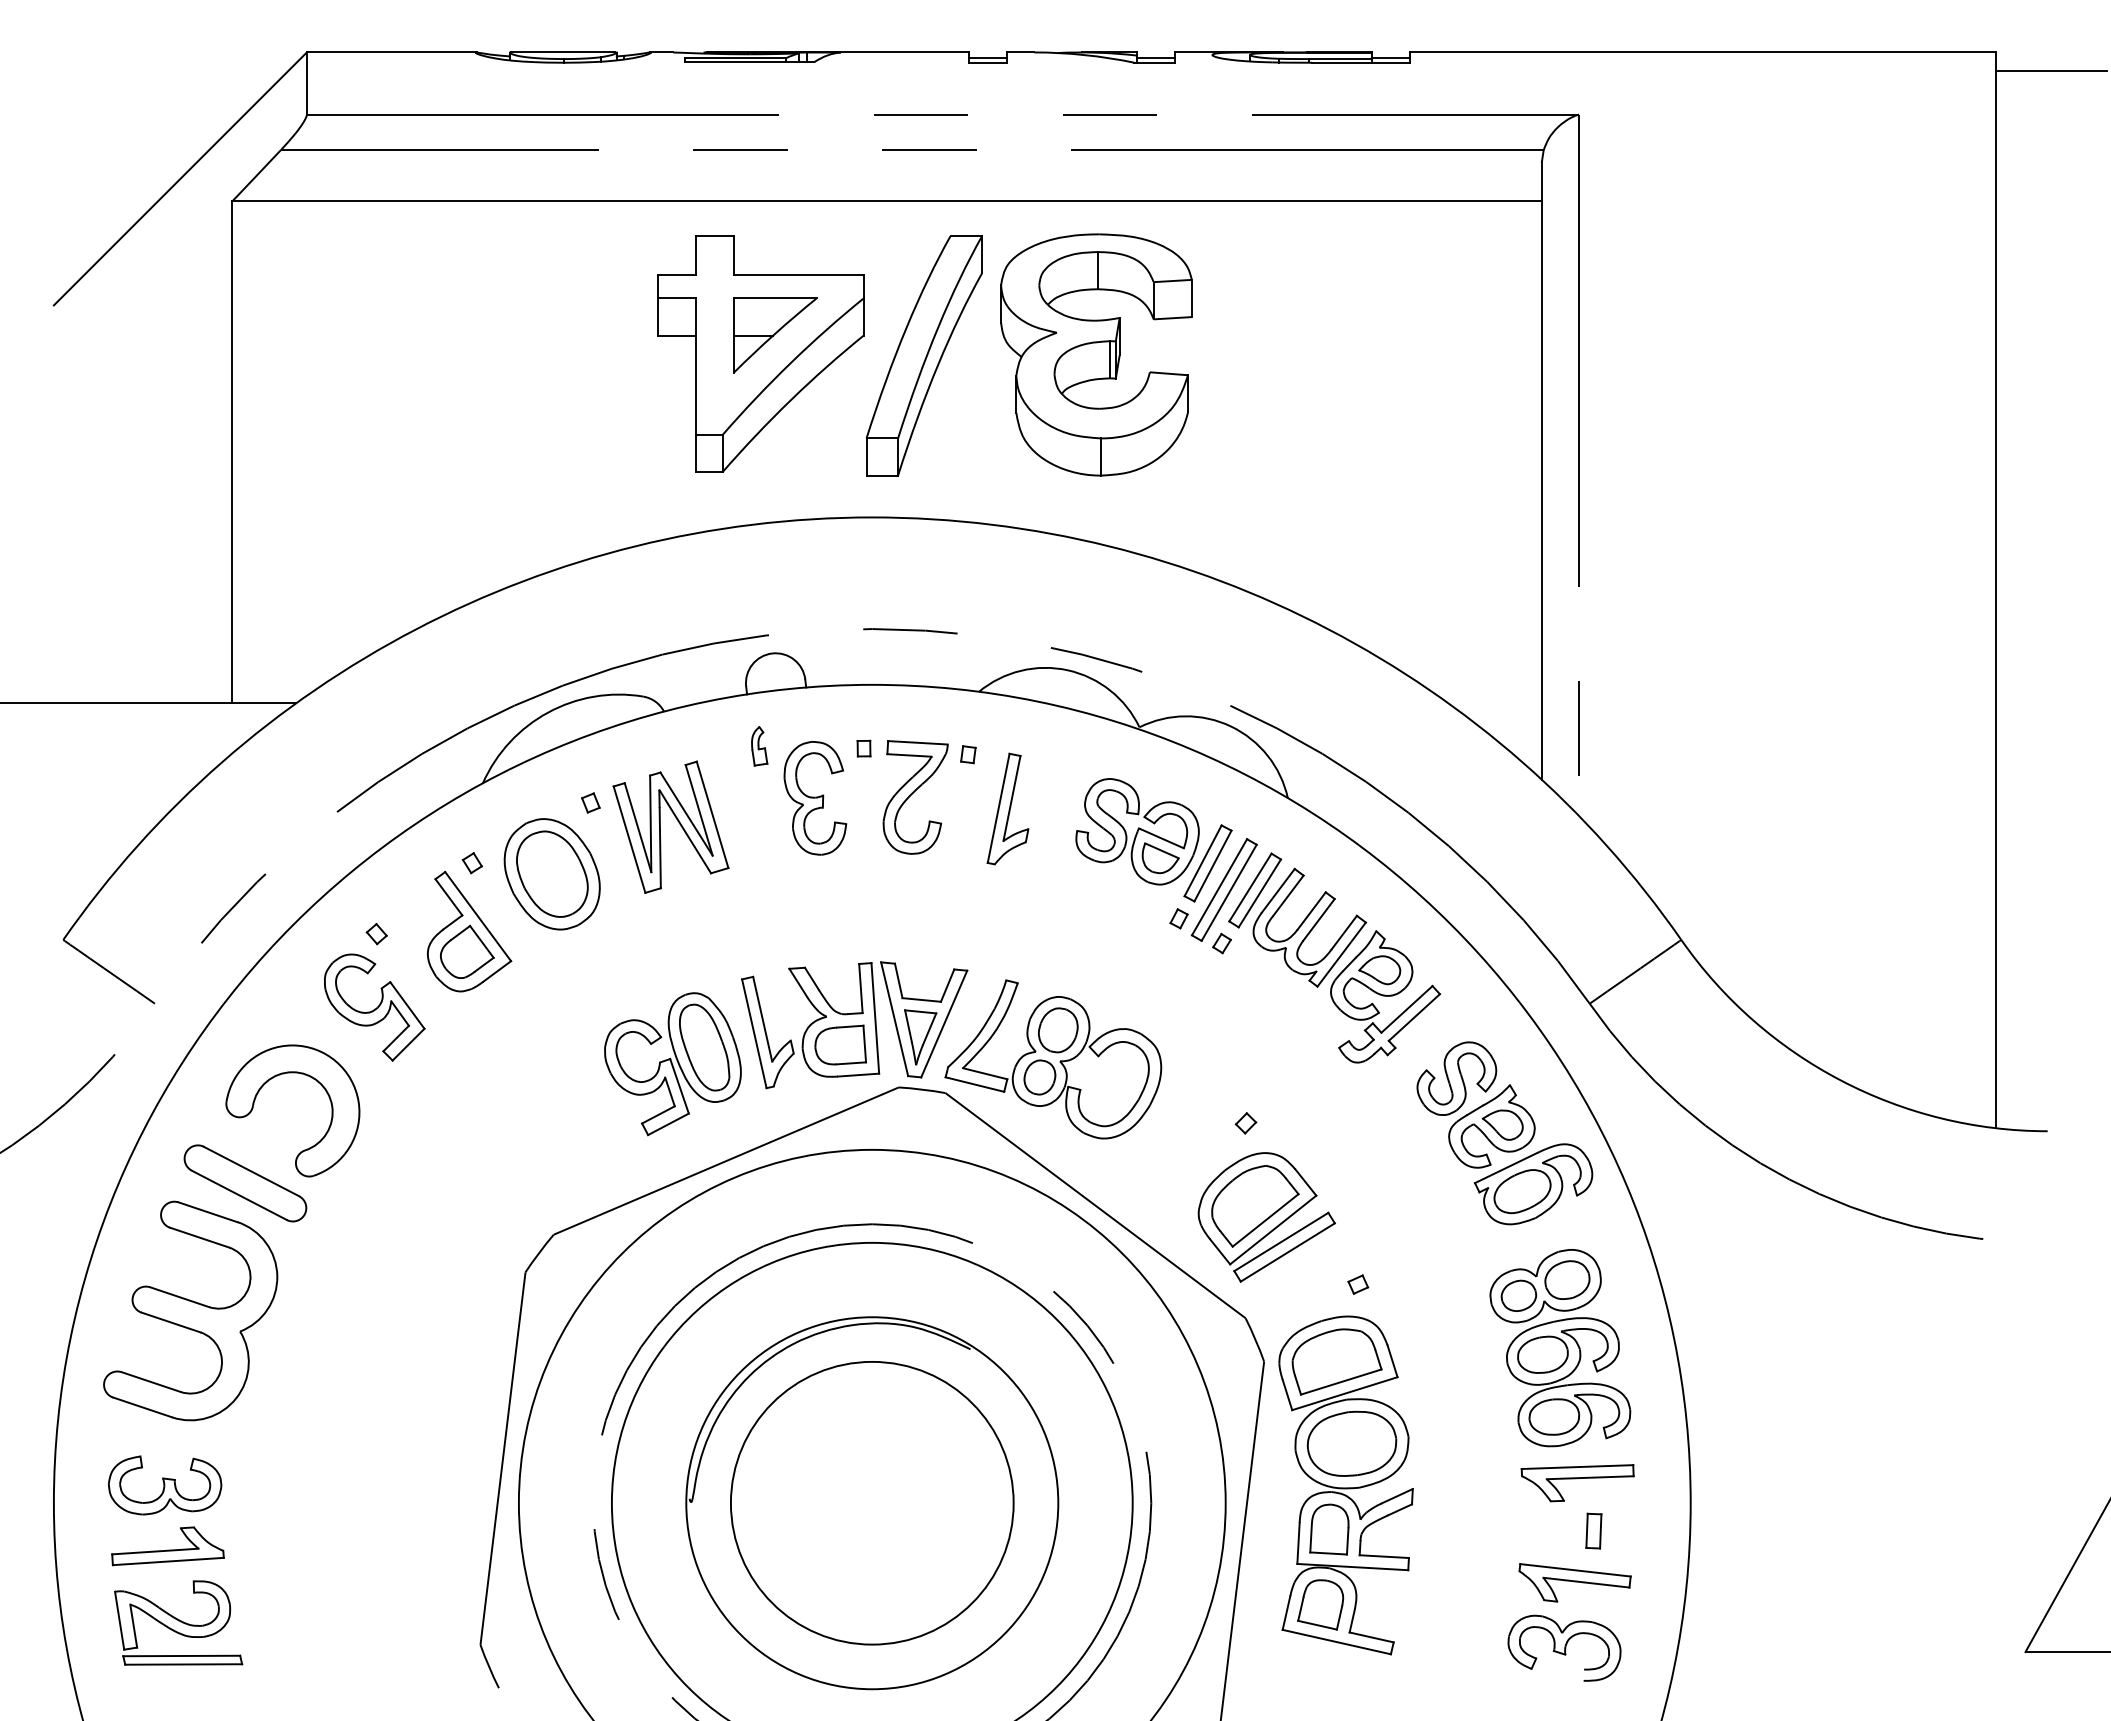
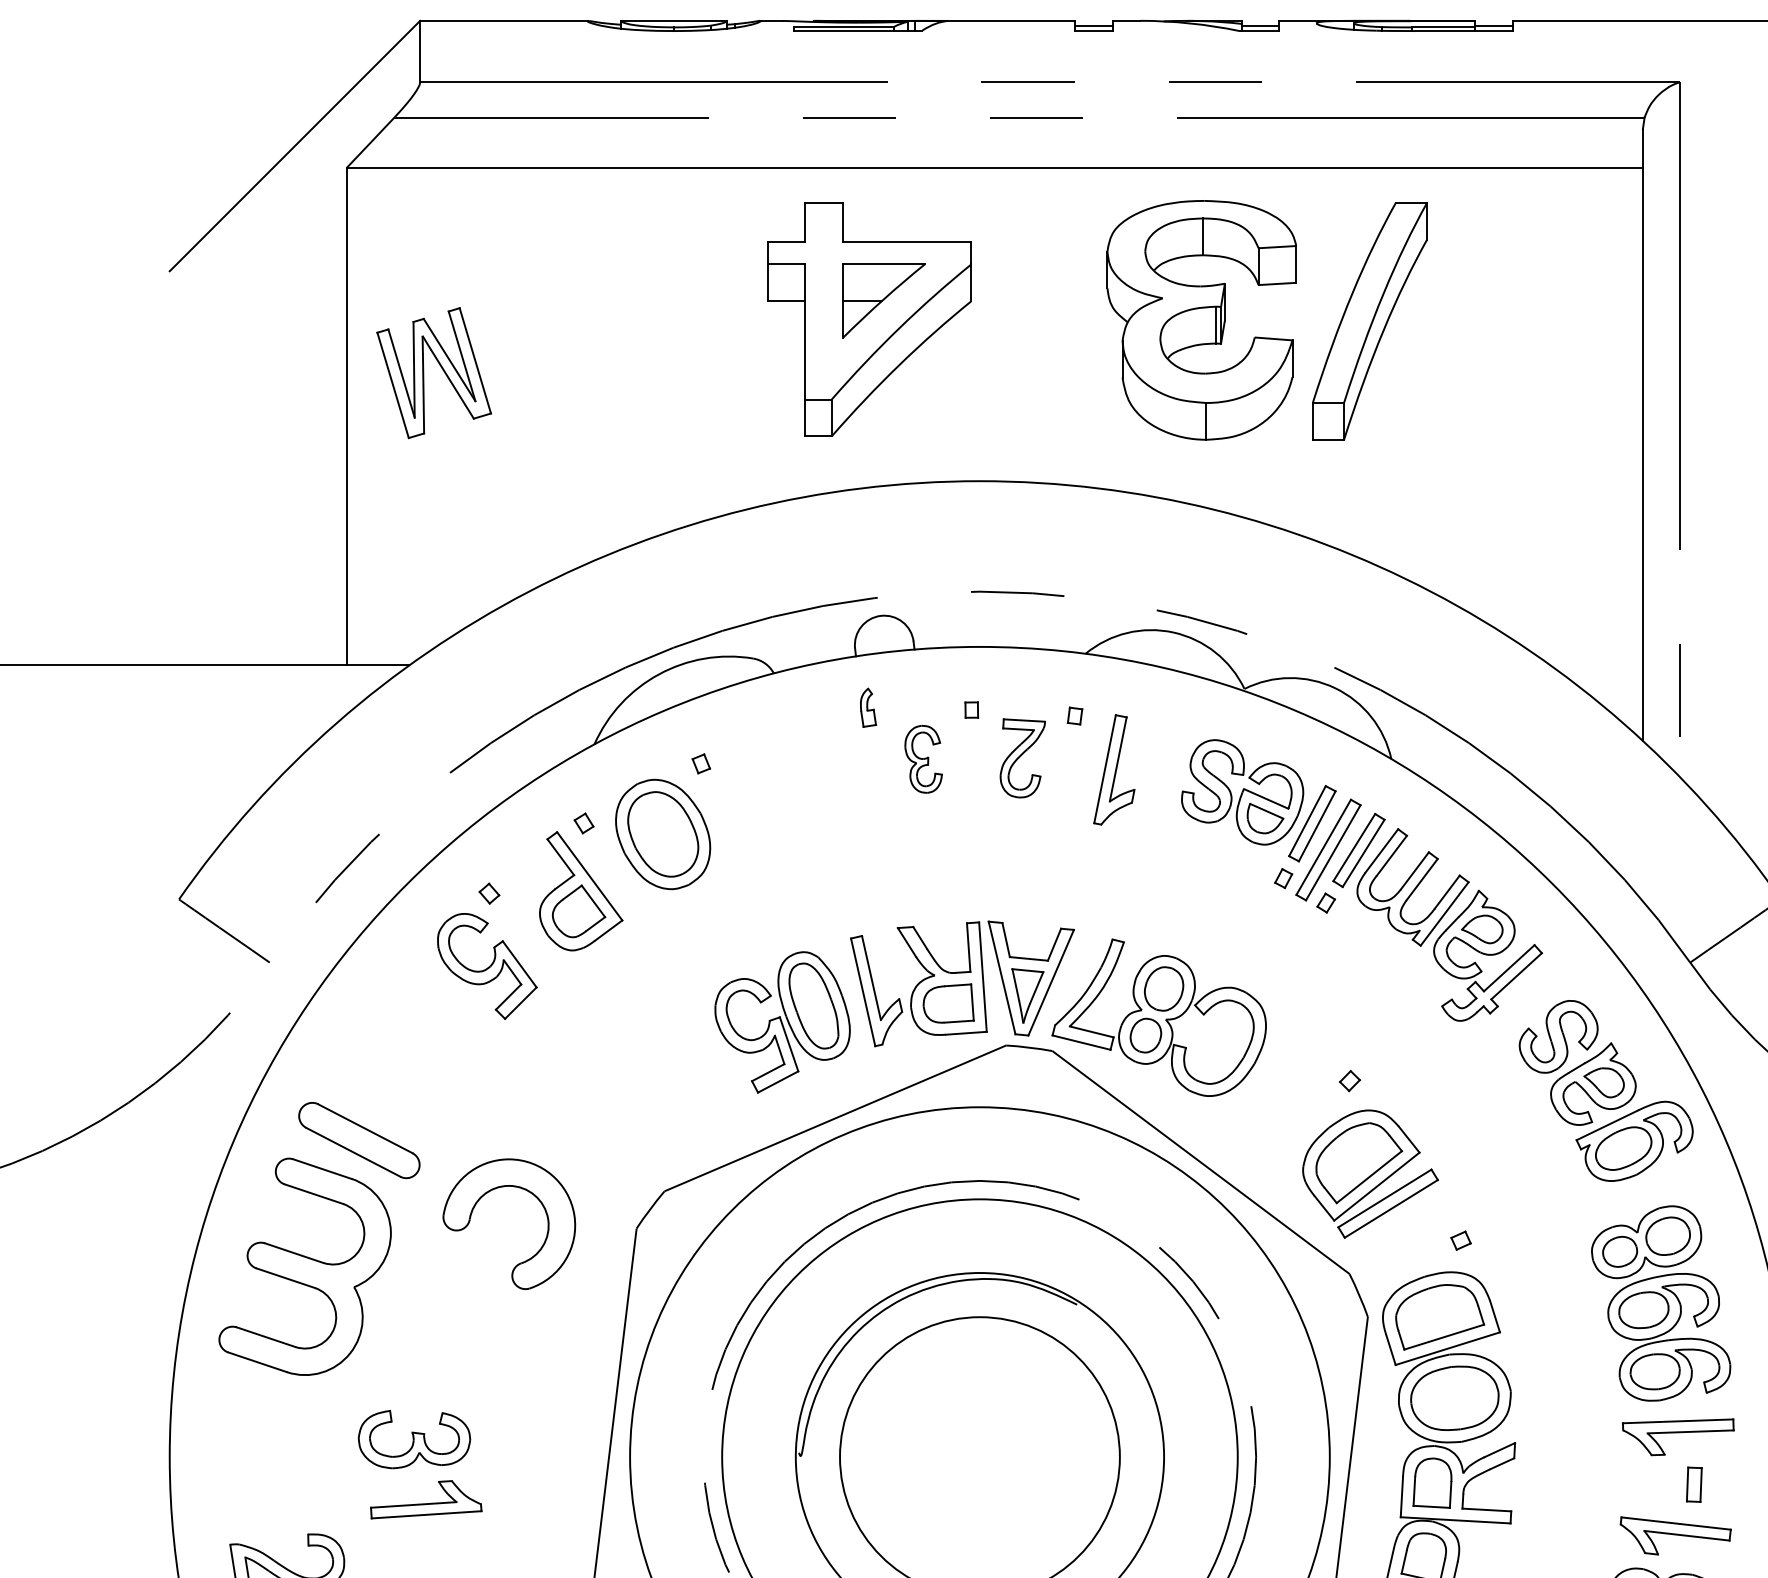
part: (923, 355) -> (1369, 320), moved
part: (915, 797) -> (1022, 758), size x0.7
part: (815, 798) -> (923, 759), size x0.6
part: (677, 821) -> (440, 367), moved
part: (284, 1074) -> (500, 1188), moved
part: (165, 1485) -> (414, 1439), moved
part: (167, 1546) -> (425, 1499), moved

